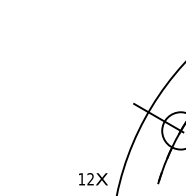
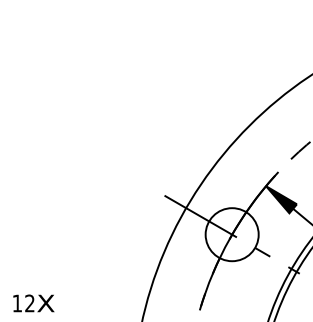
text: (93, 179) -> (33, 303), moved

